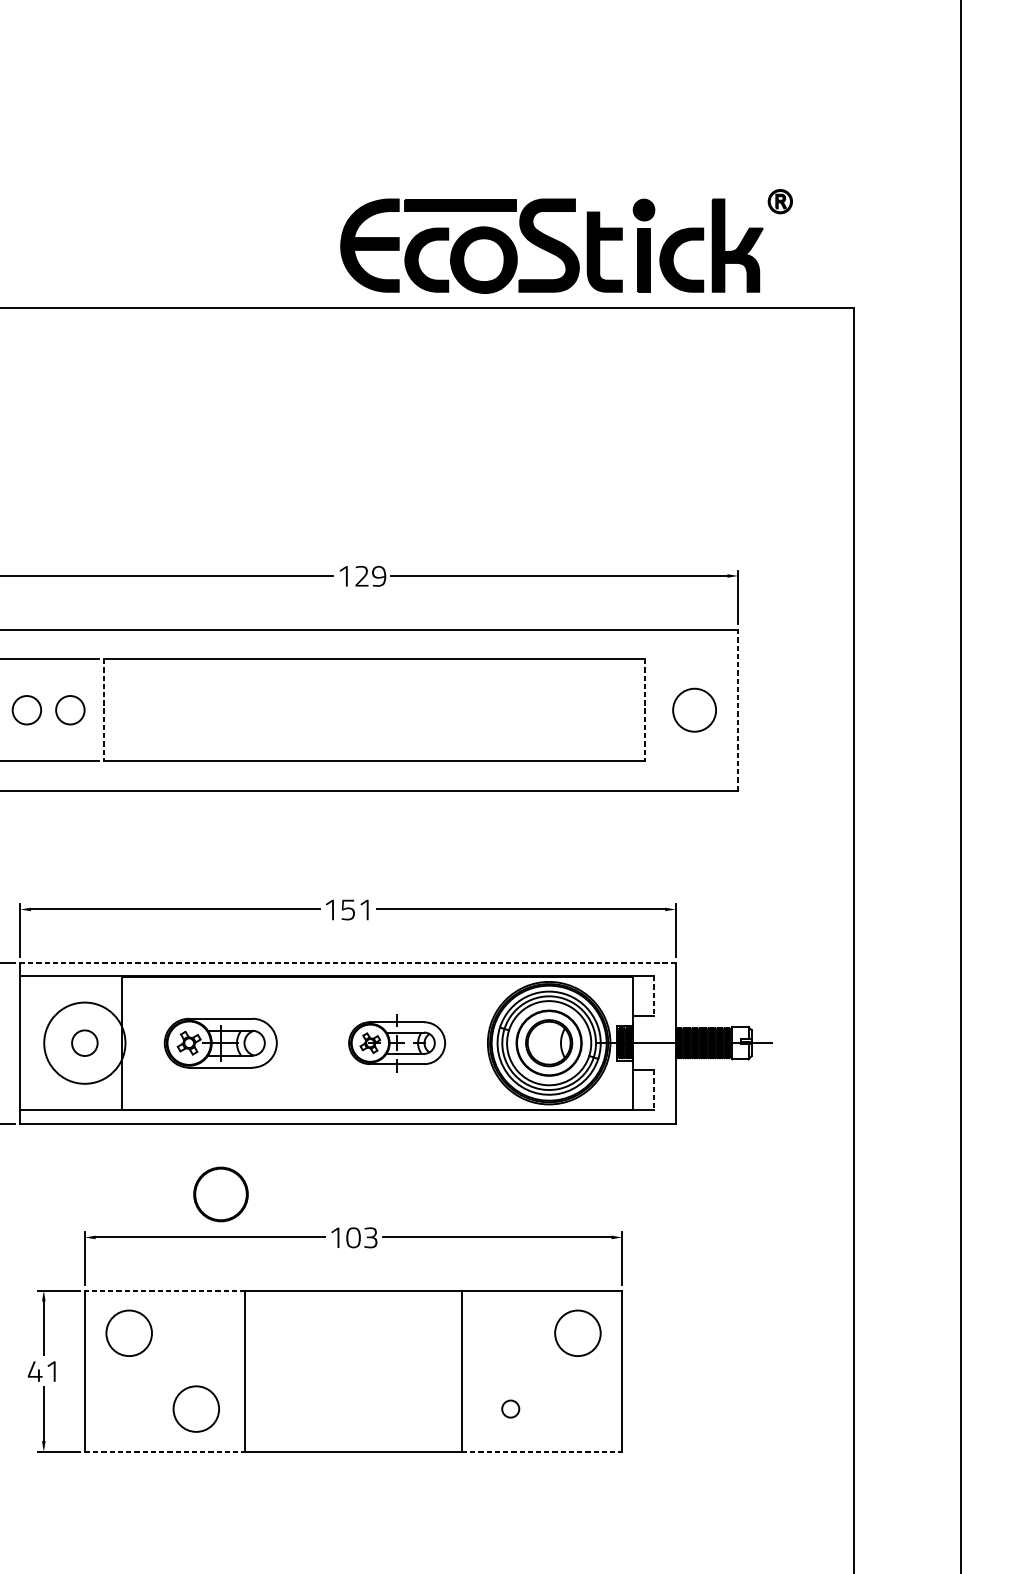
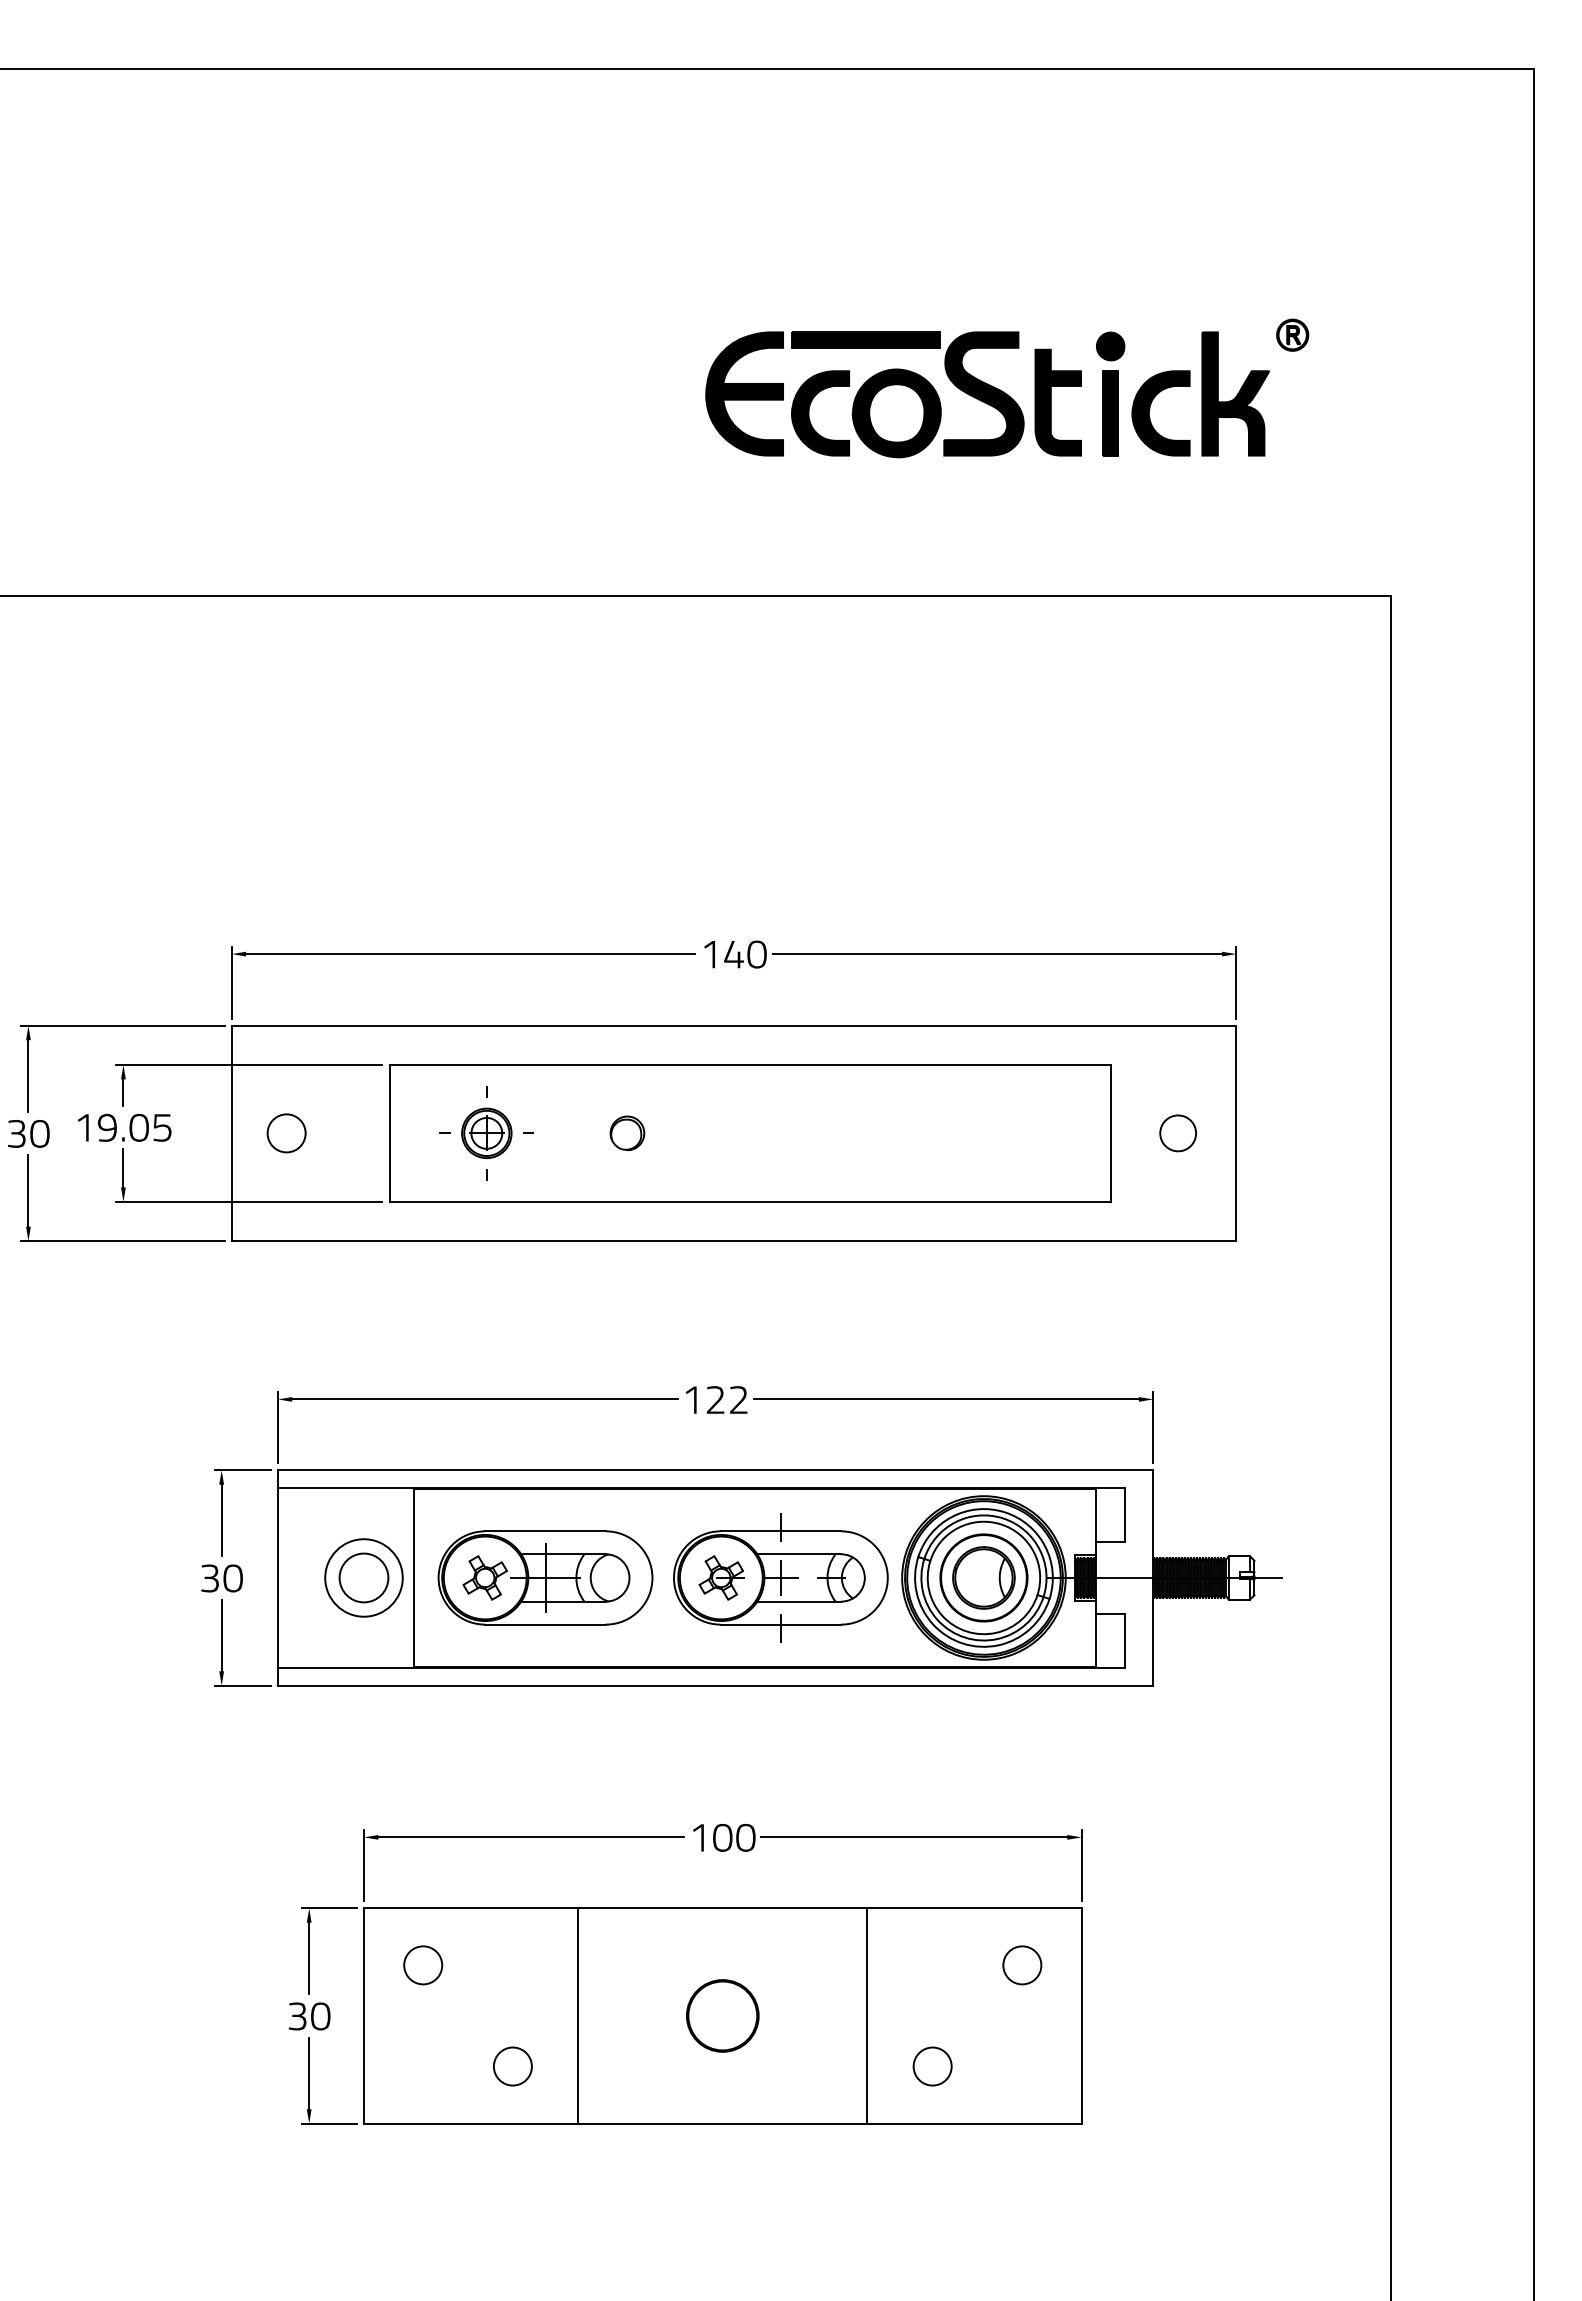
part: (566, 241) -> (1007, 388), moved
text: (370, 576) -> (745, 954), 129 -> 140
part: (282, 709) -> (627, 1132), added
circle: (70, 710) -> (344, 1133), removed
line: (103, 710) -> (389, 1133), dashed -> solid
part: (176, 710) -> (486, 1133), added
line: (644, 710) -> (1111, 1133), dashed -> solid
circle: (694, 710) -> (1178, 1133), size x0.62
line: (738, 710) -> (1236, 1133), dashed -> solid
text: (357, 909) -> (727, 1399), 151 -> 122
line: (348, 962) -> (715, 1470), dashed -> solid
line: (654, 996) -> (1124, 1515), dashed -> solid
circle: (84, 1042) -> (363, 1577), size x0.71
circle: (84, 1042) -> (363, 1577), size x1.43
part: (220, 1042) -> (545, 1577), size x1.43
part: (396, 1042) -> (780, 1577), size x1.67
line: (654, 1090) -> (1124, 1640), dashed -> solid
circle: (220, 1194) -> (722, 2015), moved
text: (370, 1237) -> (745, 1837), 103 -> 100
line: (164, 1290) -> (470, 1908), dashed -> solid
circle: (129, 1333) -> (423, 1965), size x0.62
circle: (578, 1333) -> (1022, 1965), size x0.62
text: (43, 1371) -> (308, 2016), 41 -> 30
circle: (196, 1409) -> (512, 2066), size x0.62
circle: (510, 1409) -> (932, 2066), size x1.67
line: (165, 1451) -> (471, 2123), dashed -> solid
line: (542, 1451) -> (974, 2123), dashed -> solid

